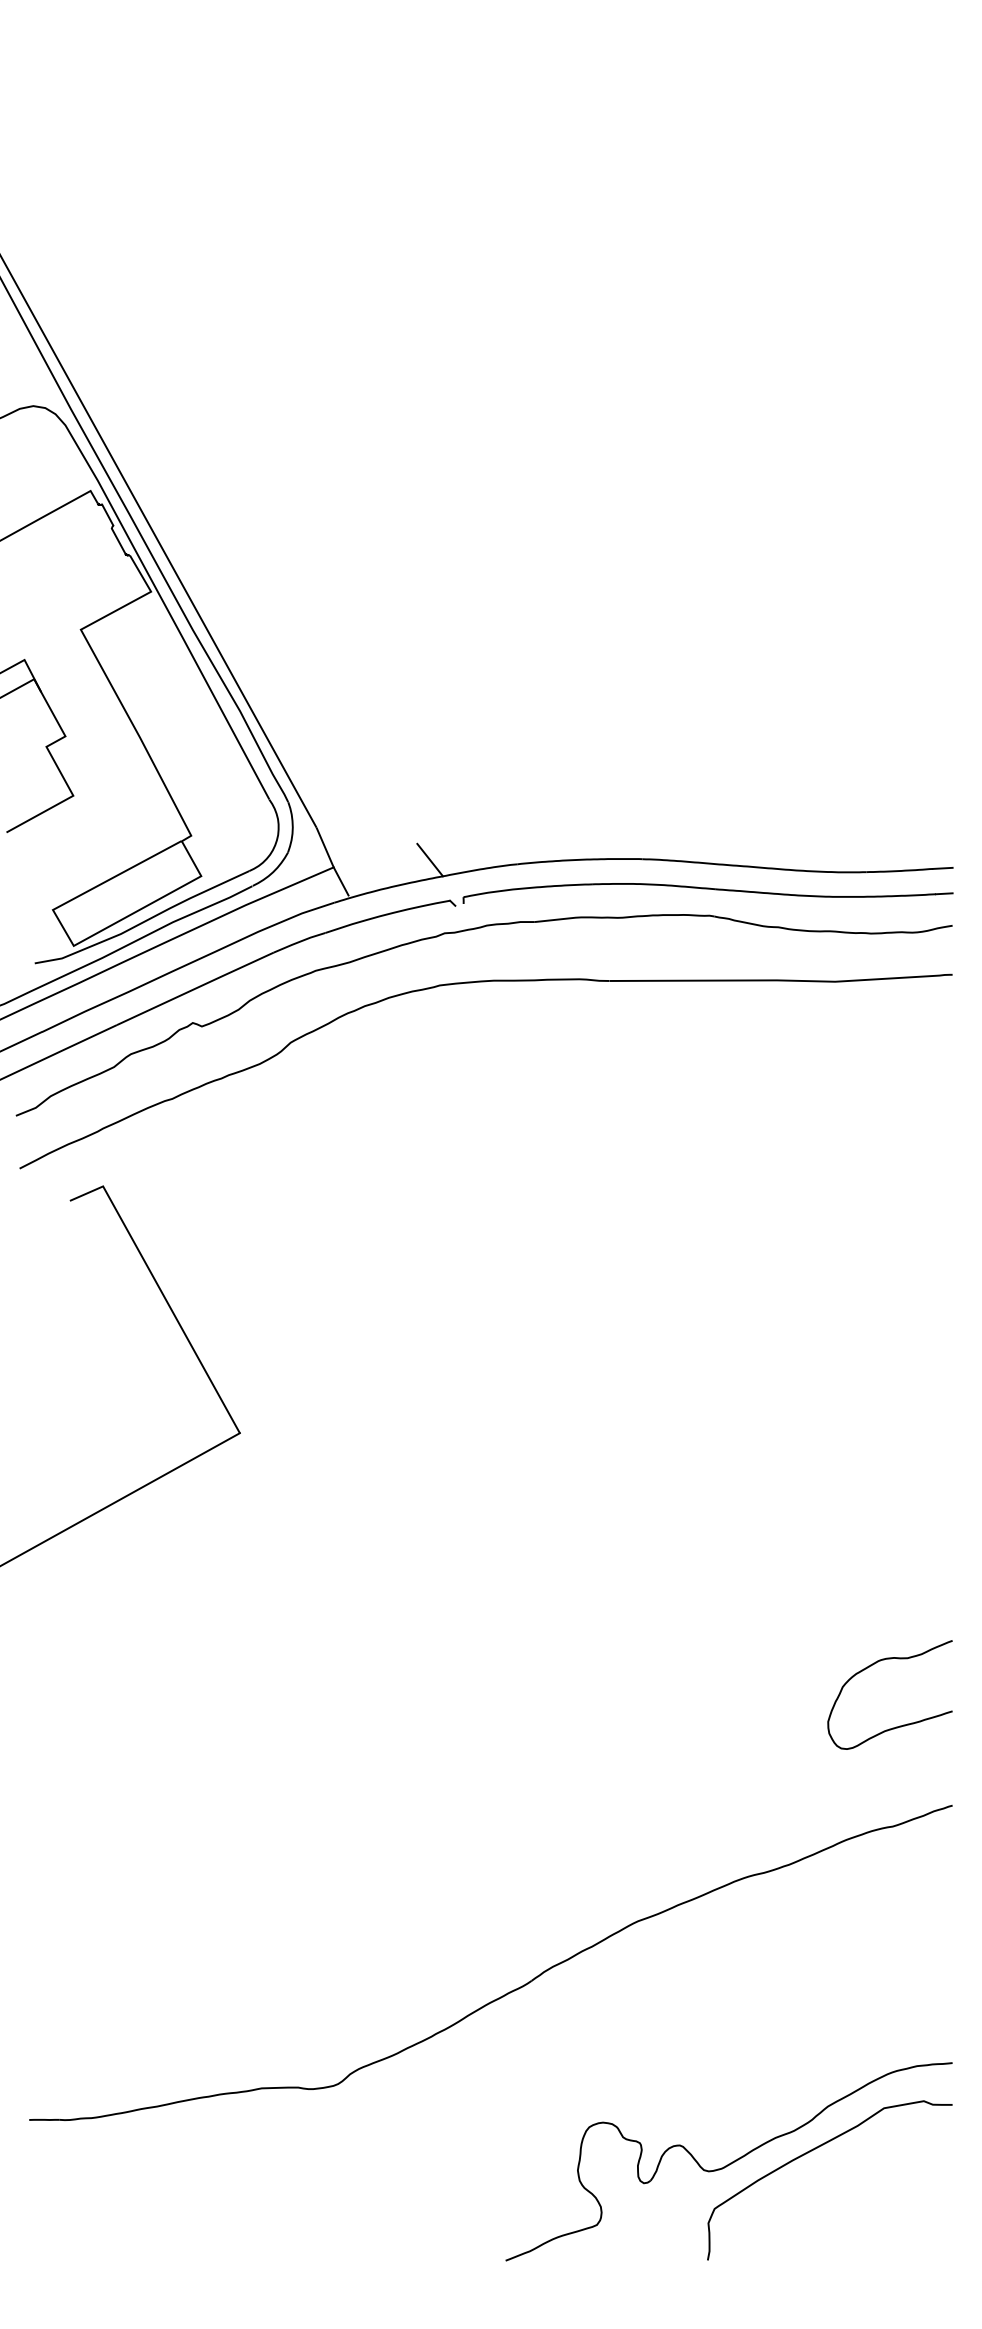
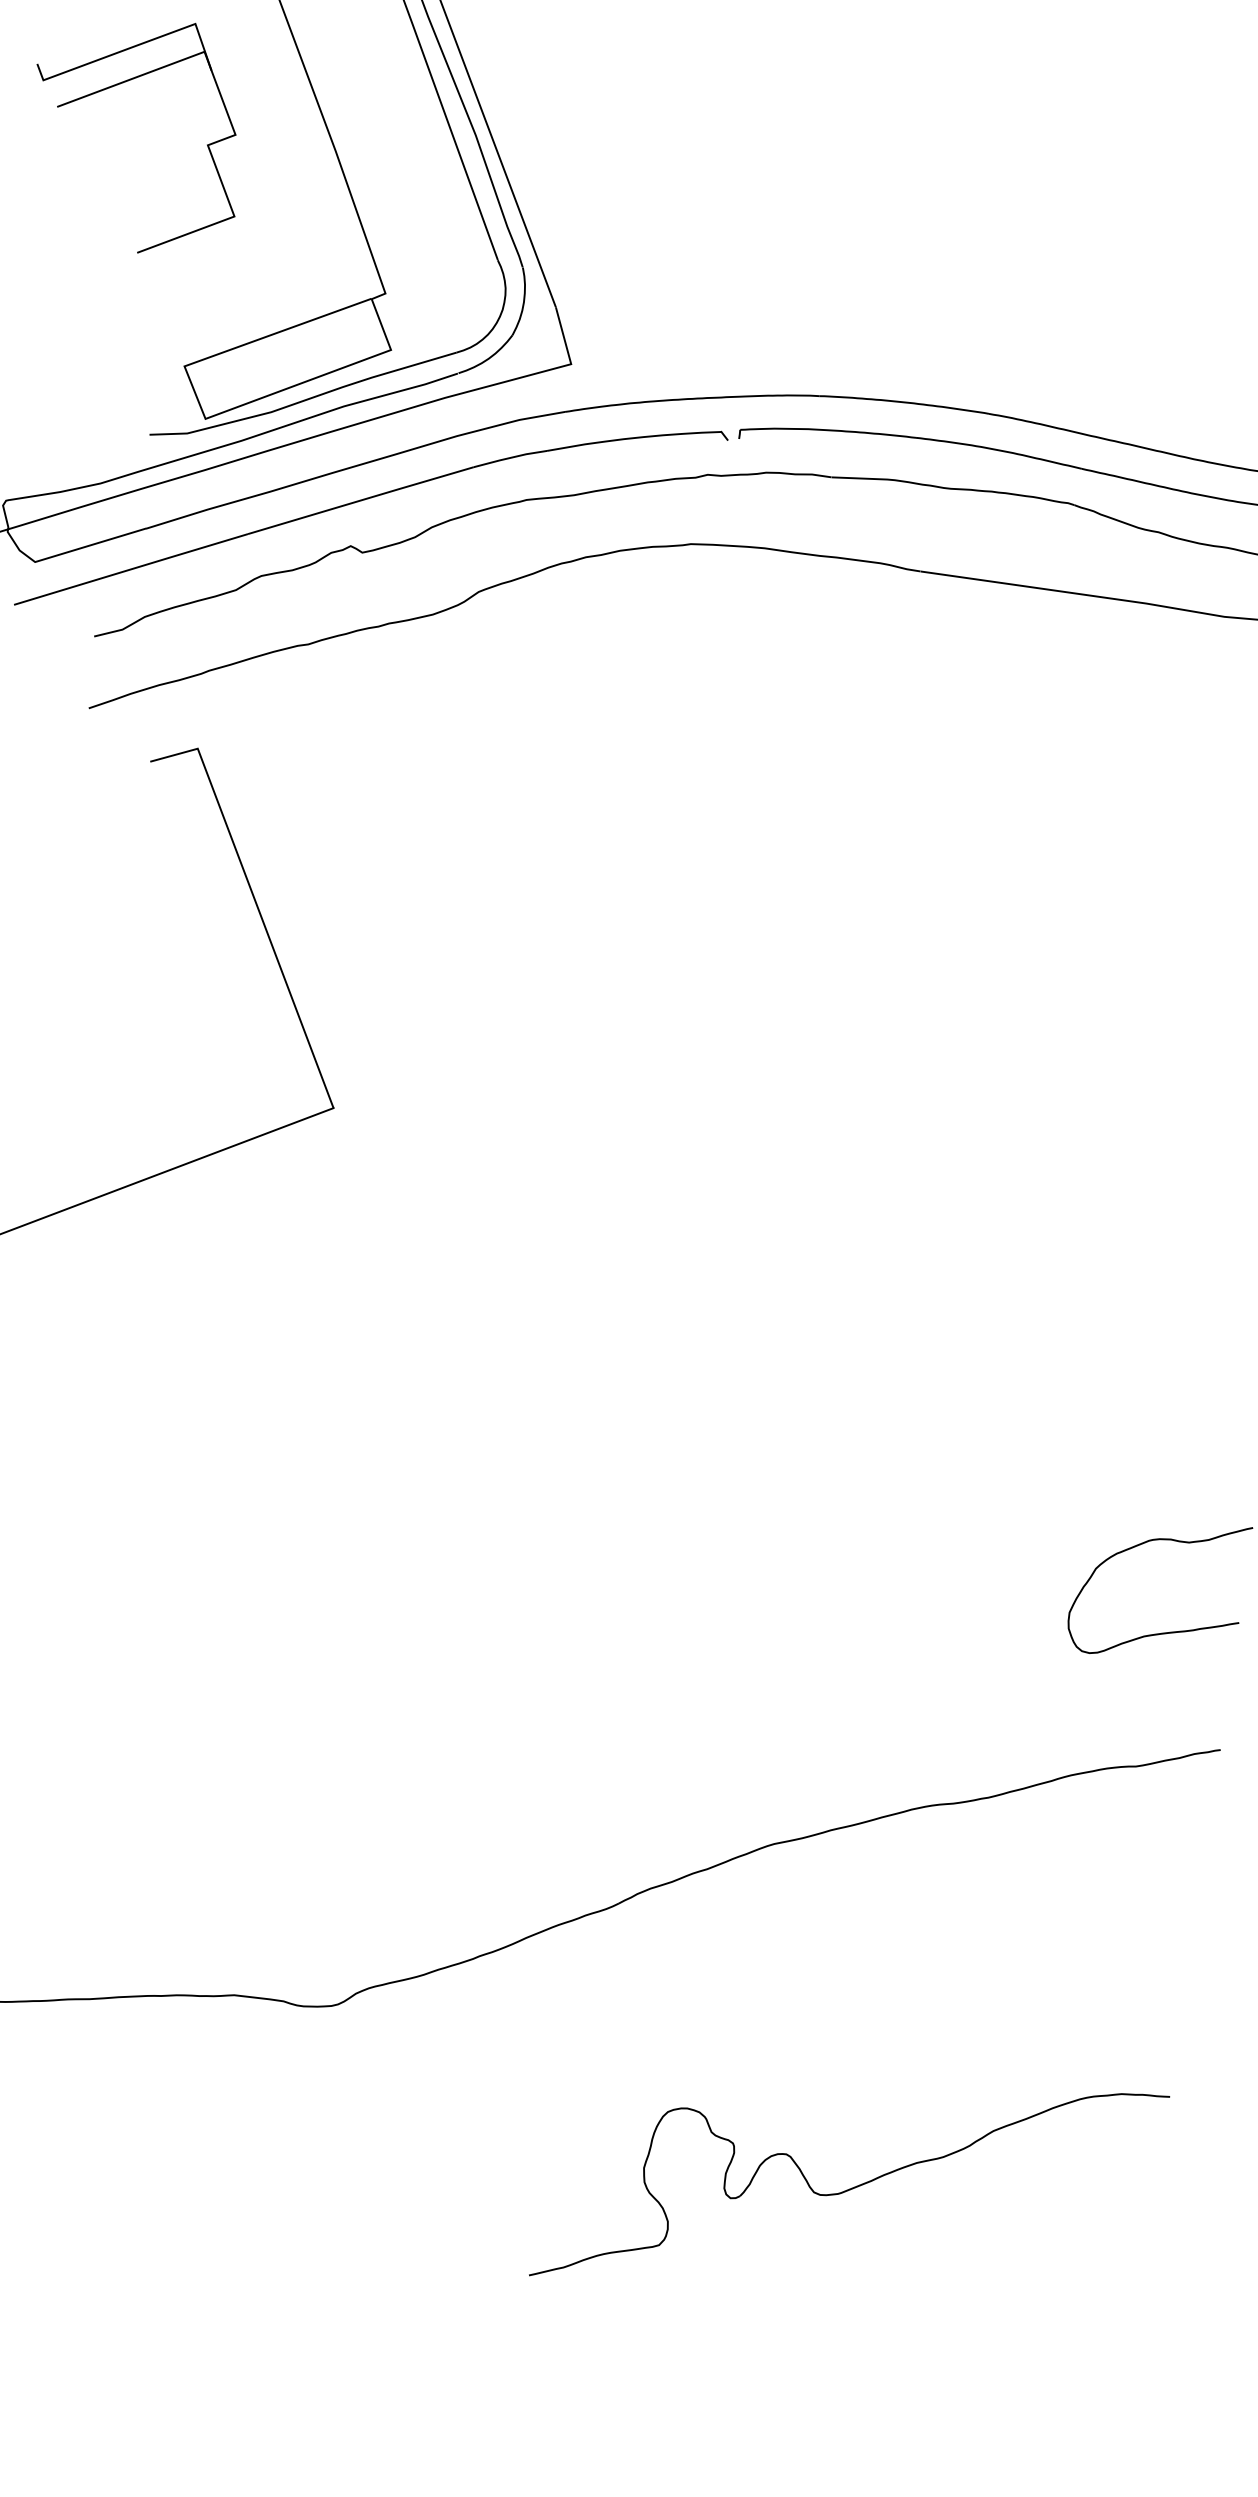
line: (429, 859) -> (701, 372), removed
line: (340, 881) -> (577, 384), removed
curve: (810, 2152) -> (961, 2189), removed

